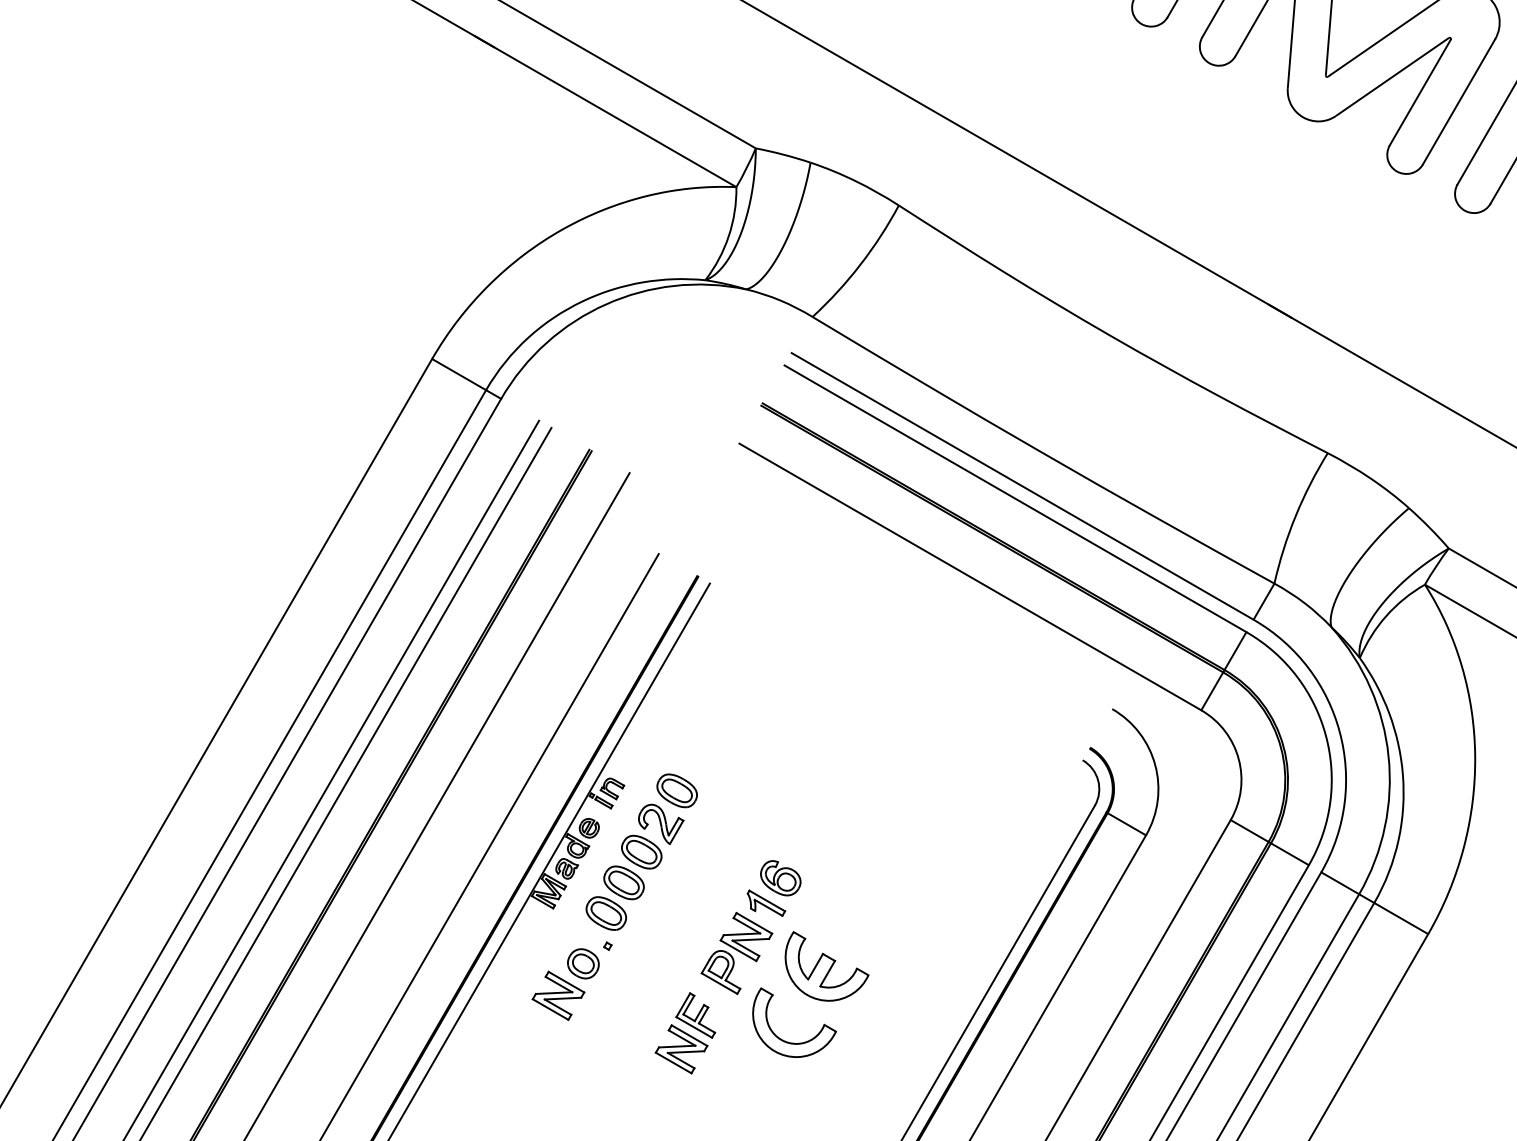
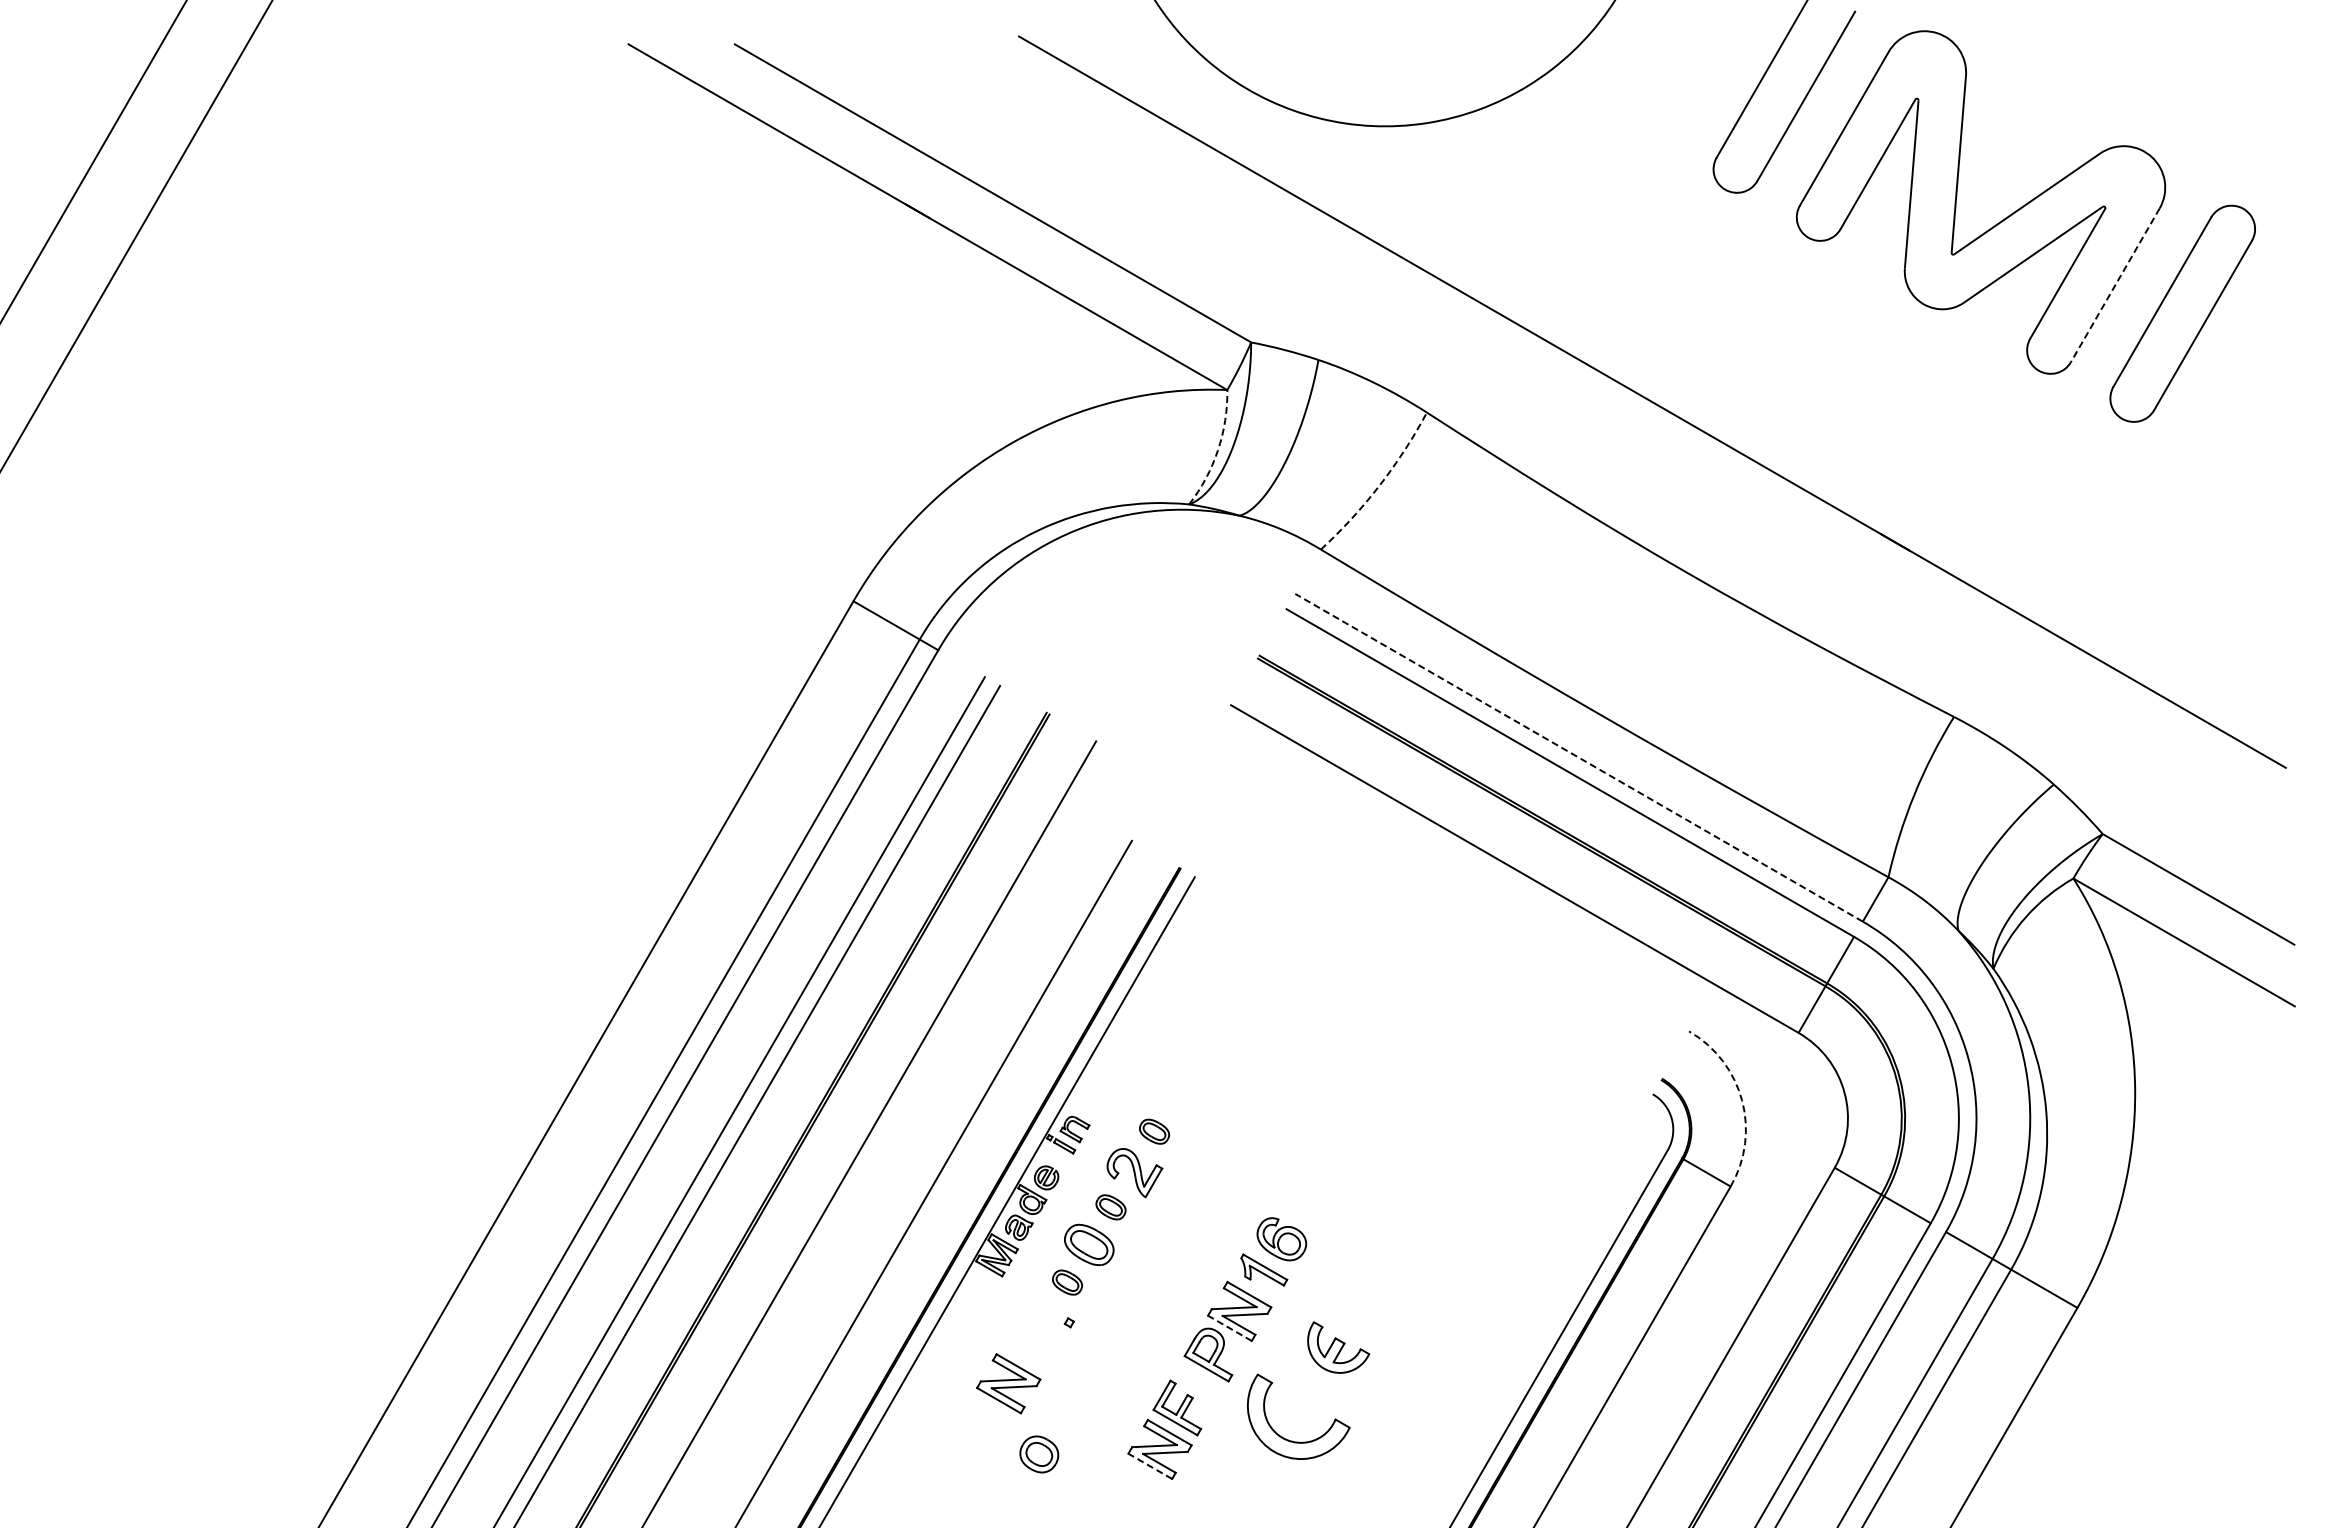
line: (1459, 102) -> (2115, 285), solid -> dashed
arc: (728, 236) -> (1217, 450), solid -> dashed
arc: (860, 264) -> (1379, 485), solid -> dashed
line: (1023, 486) -> (1579, 757), solid -> dashed
arc: (1155, 765) -> (1742, 1100), solid -> dashed
part: (677, 790) -> (1154, 1131), size x0.6
part: (641, 852) -> (1110, 1207), size x0.6
part: (606, 913) -> (1067, 1282), size x0.6
line: (738, 950) -> (1229, 1328), solid -> dashed
part: (583, 963) -> (1039, 1454), moved
part: (826, 966) -> (1338, 1347), size x0.6
line: (673, 1063) -> (1149, 1466), solid -> dashed

